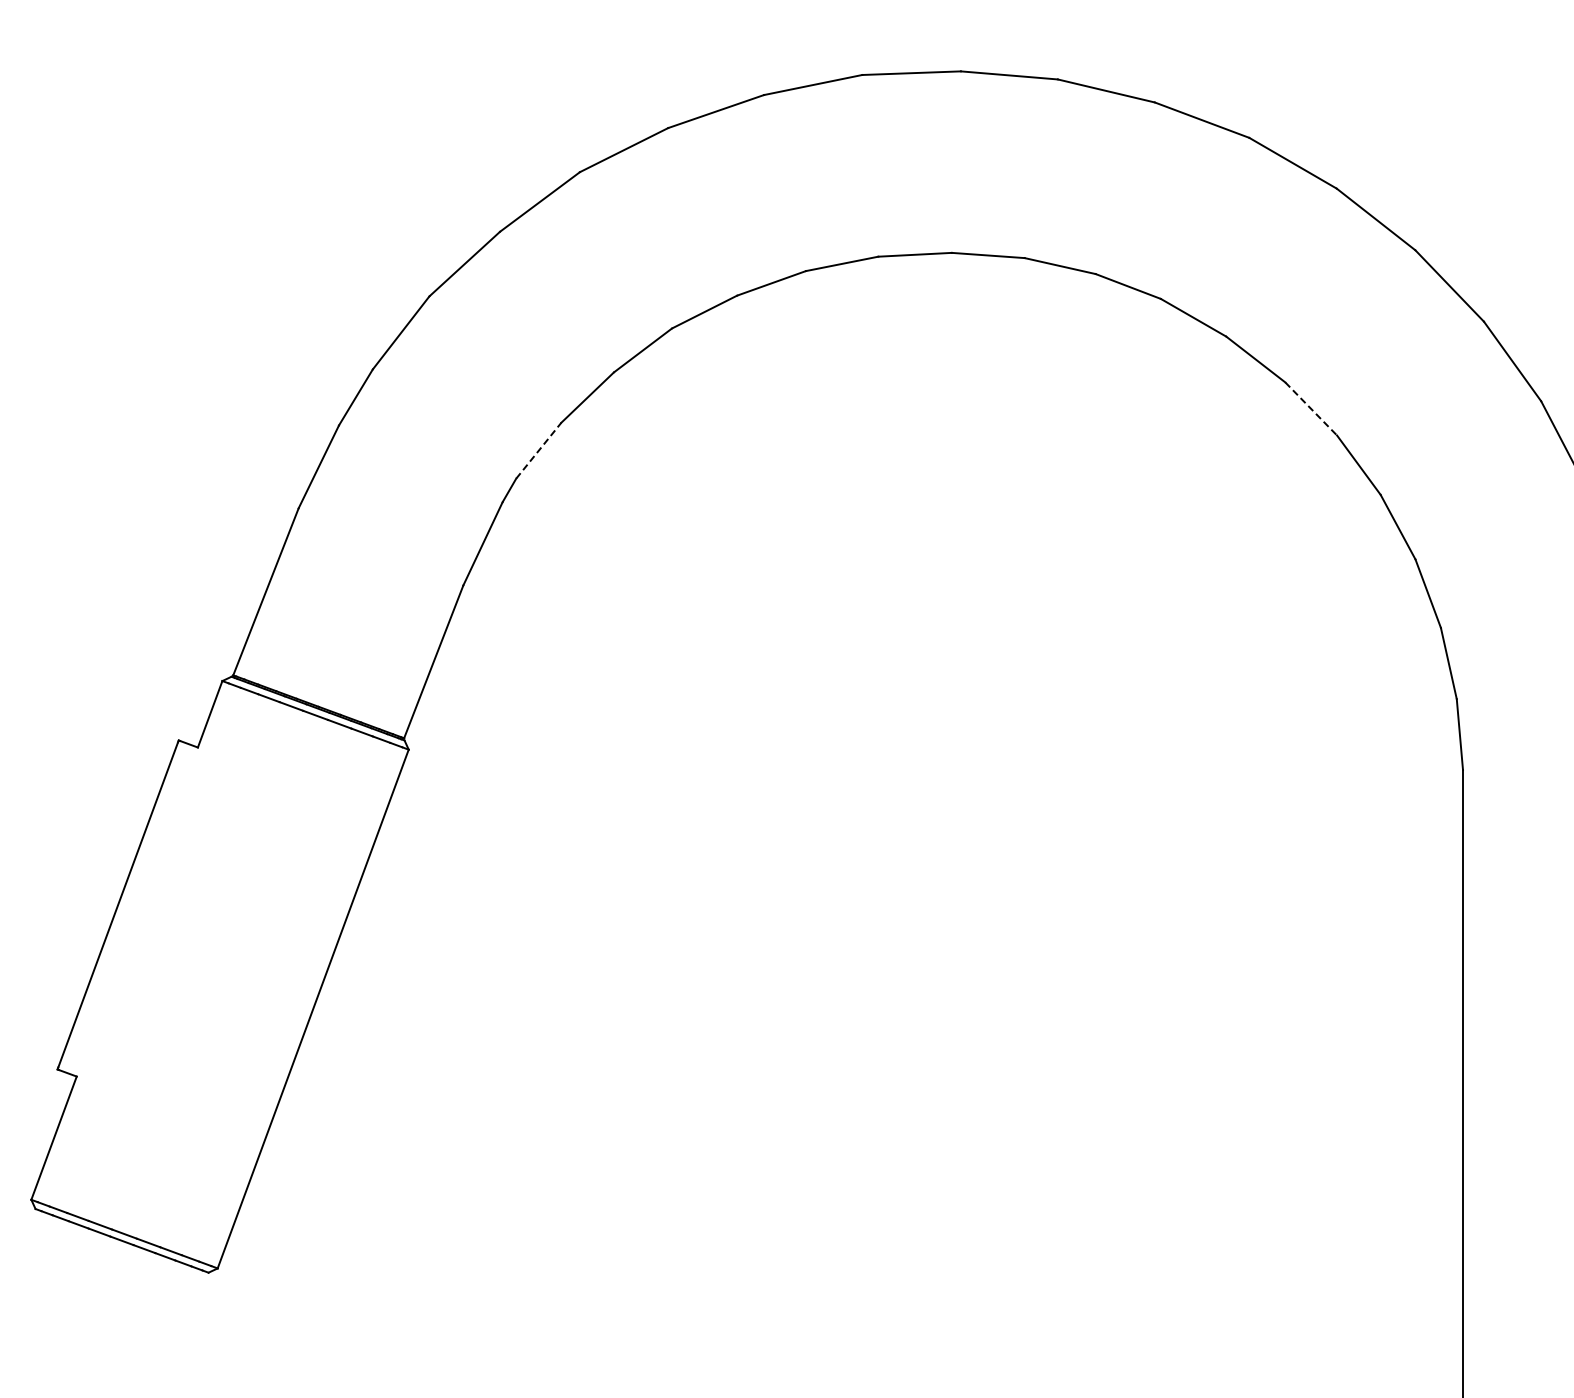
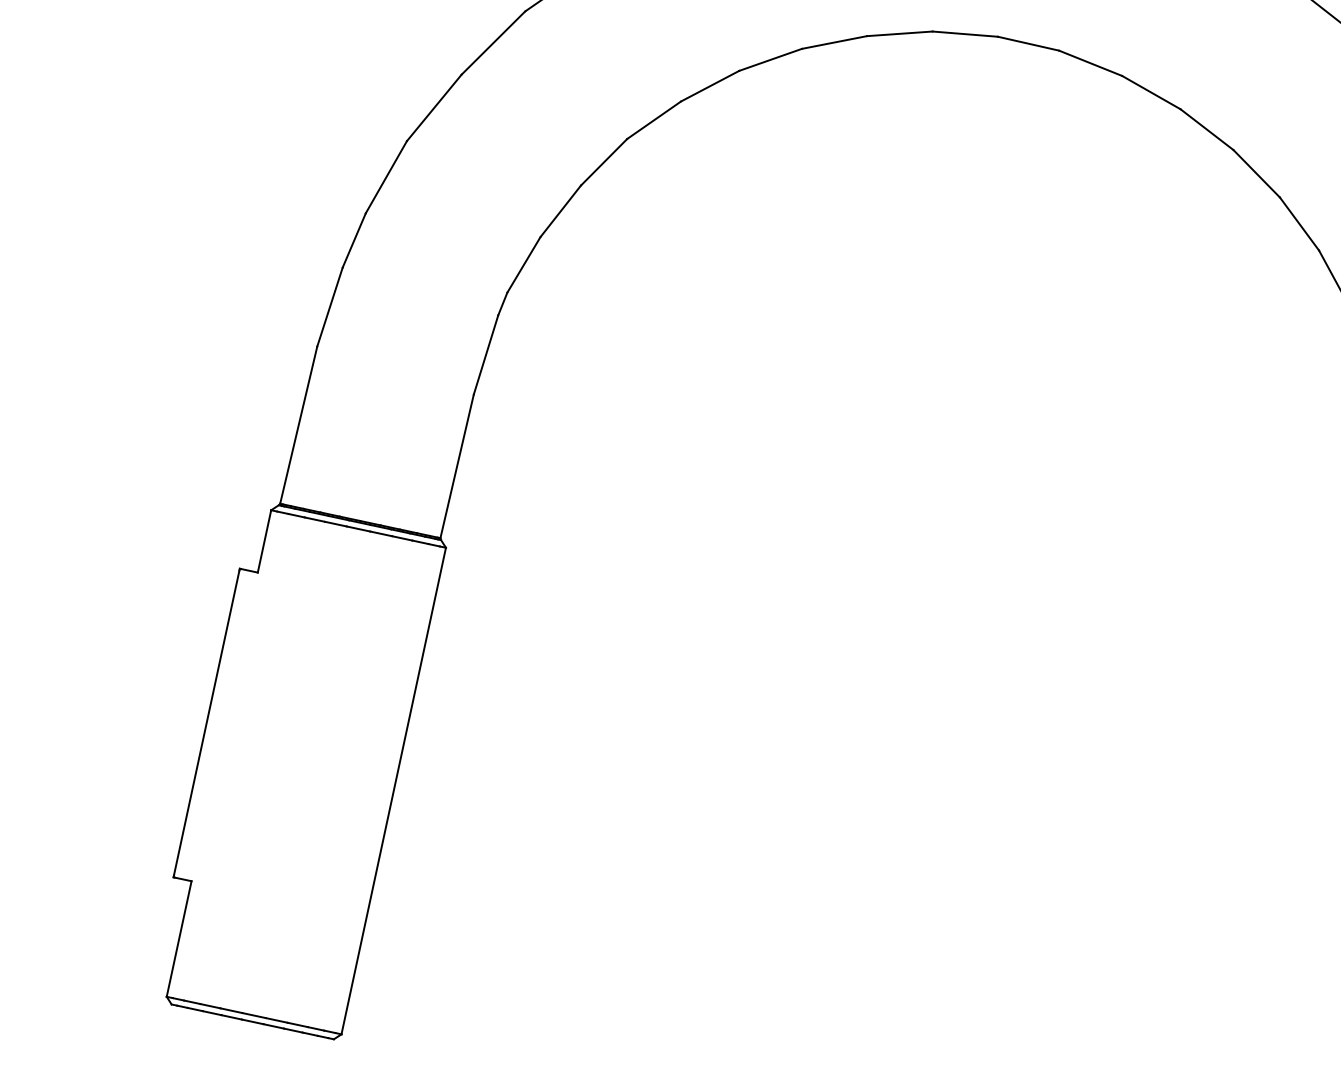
line: (1311, 409) -> (1207, 130), dashed -> solid
line: (538, 450) -> (523, 264), dashed -> solid

